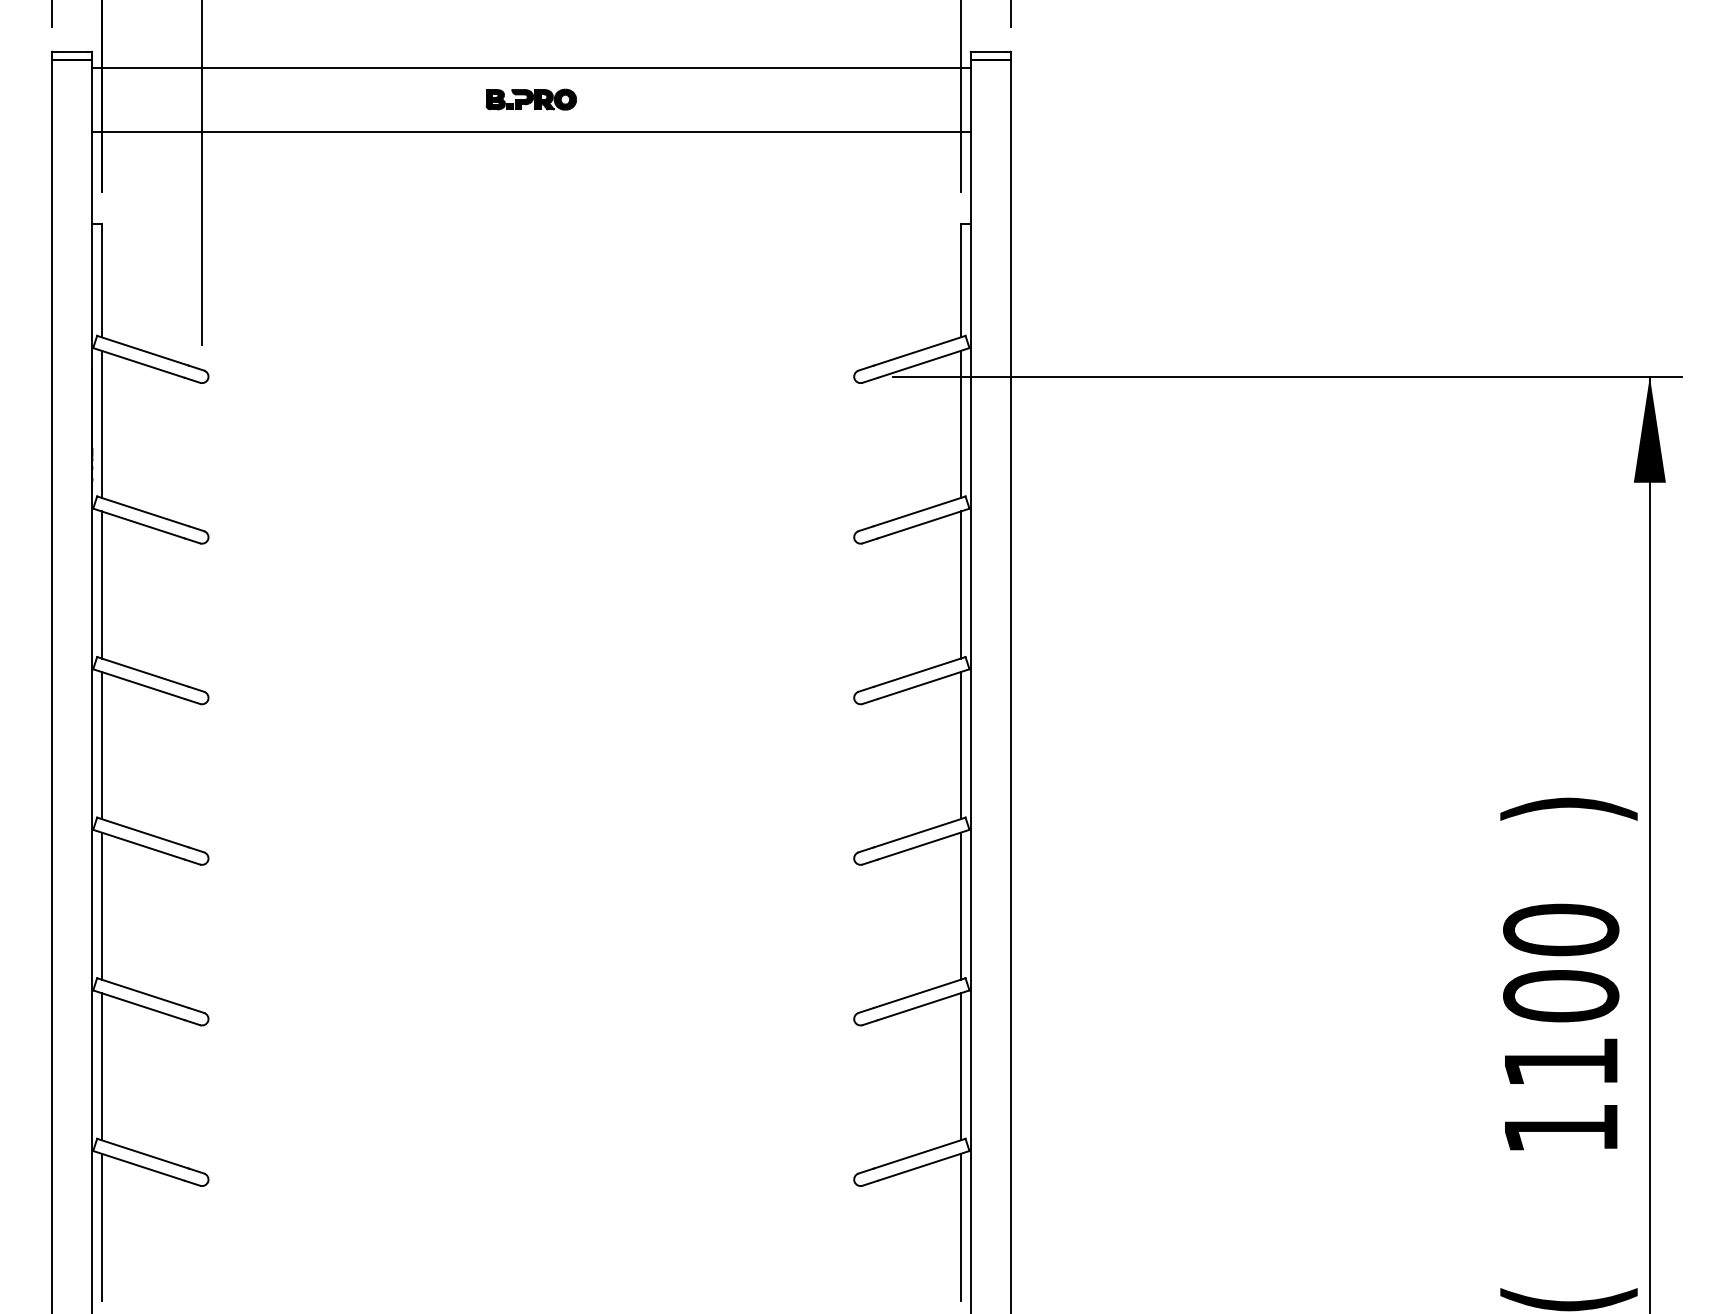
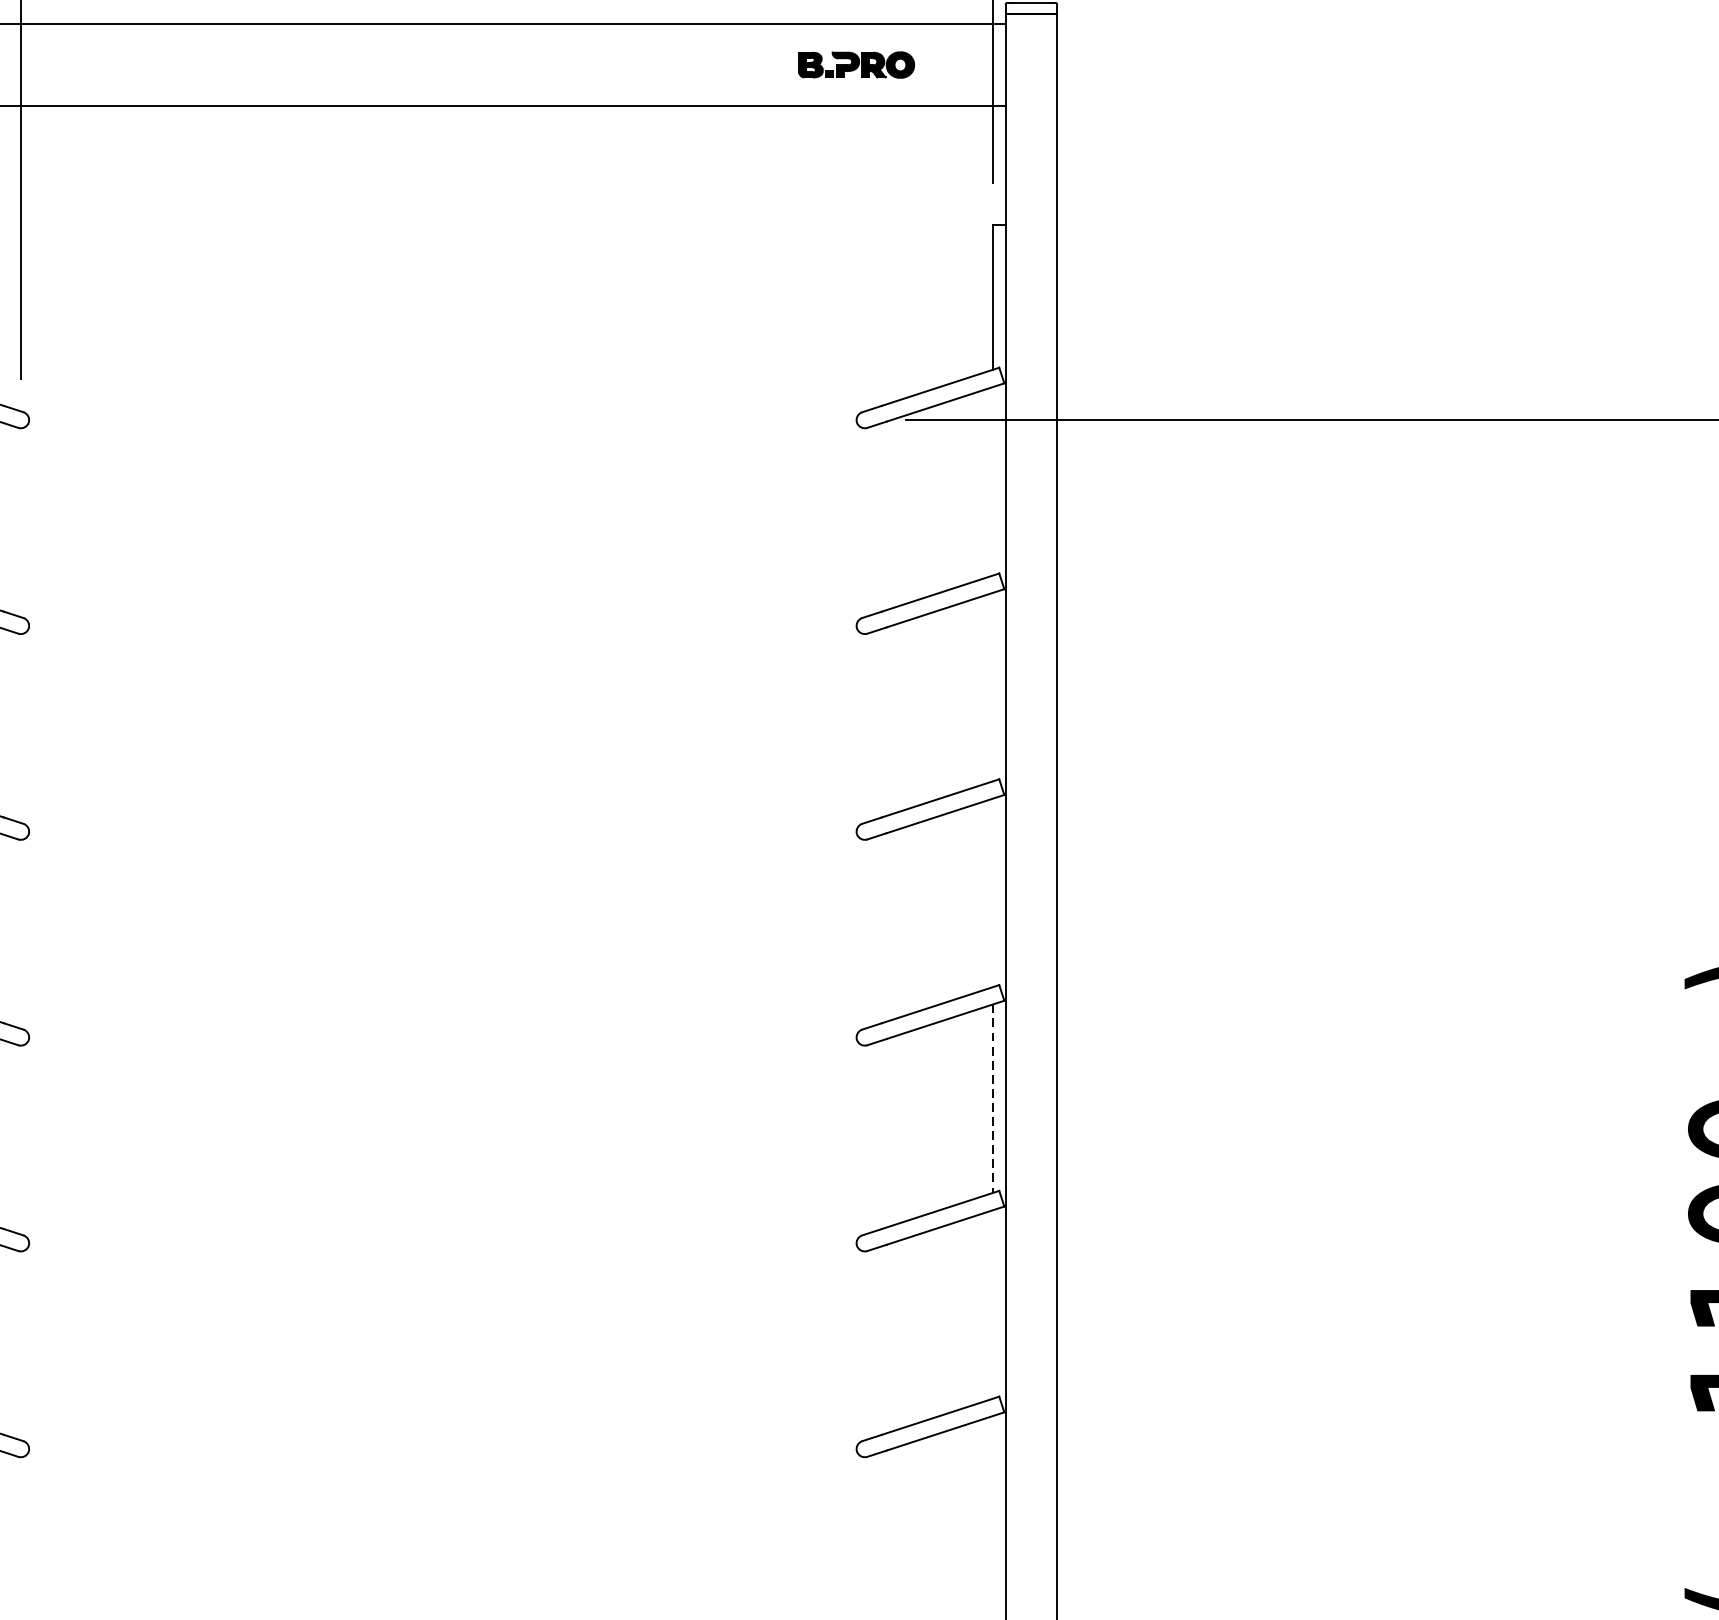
part: (530, 99) -> (855, 64), moved
line: (960, 423) -> (992, 480), removed
line: (960, 584) -> (992, 686), removed
line: (960, 745) -> (992, 892), removed
line: (960, 906) -> (992, 1099), solid -> dashed
line: (960, 1066) -> (992, 1304), removed
line: (960, 1226) -> (992, 1509), removed

